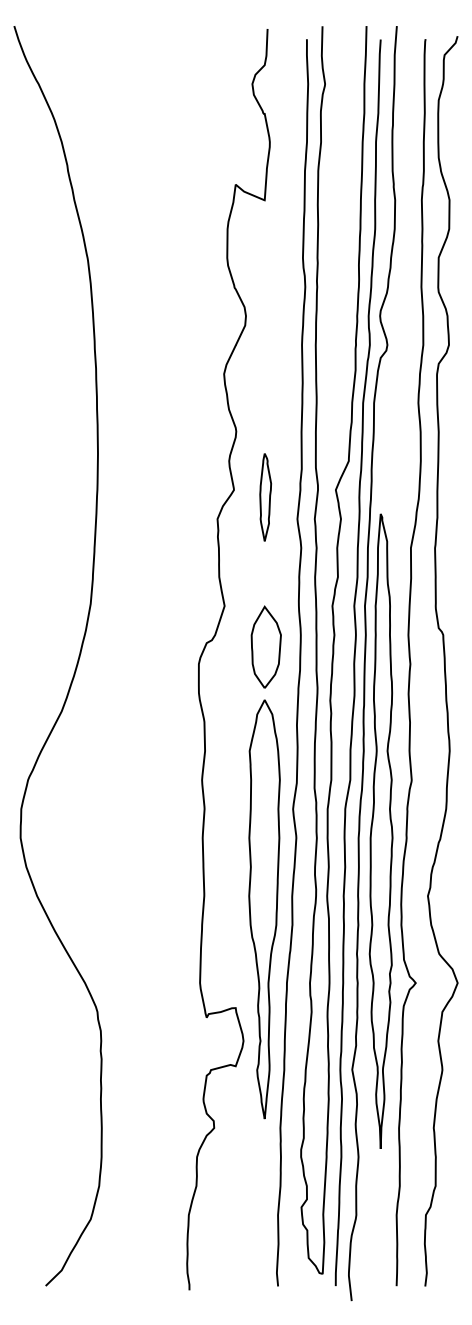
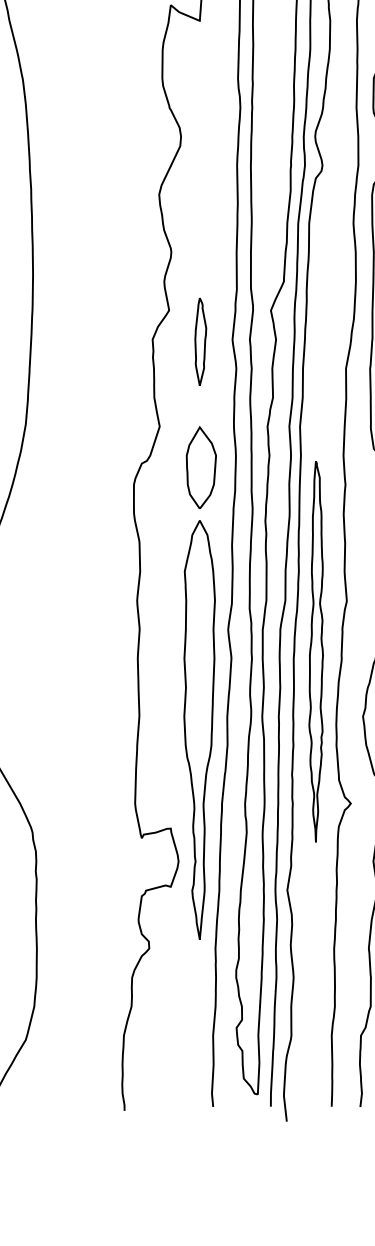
part: (265, 497) -> (200, 342), moved
part: (380, 830) -> (315, 651), size x0.6

